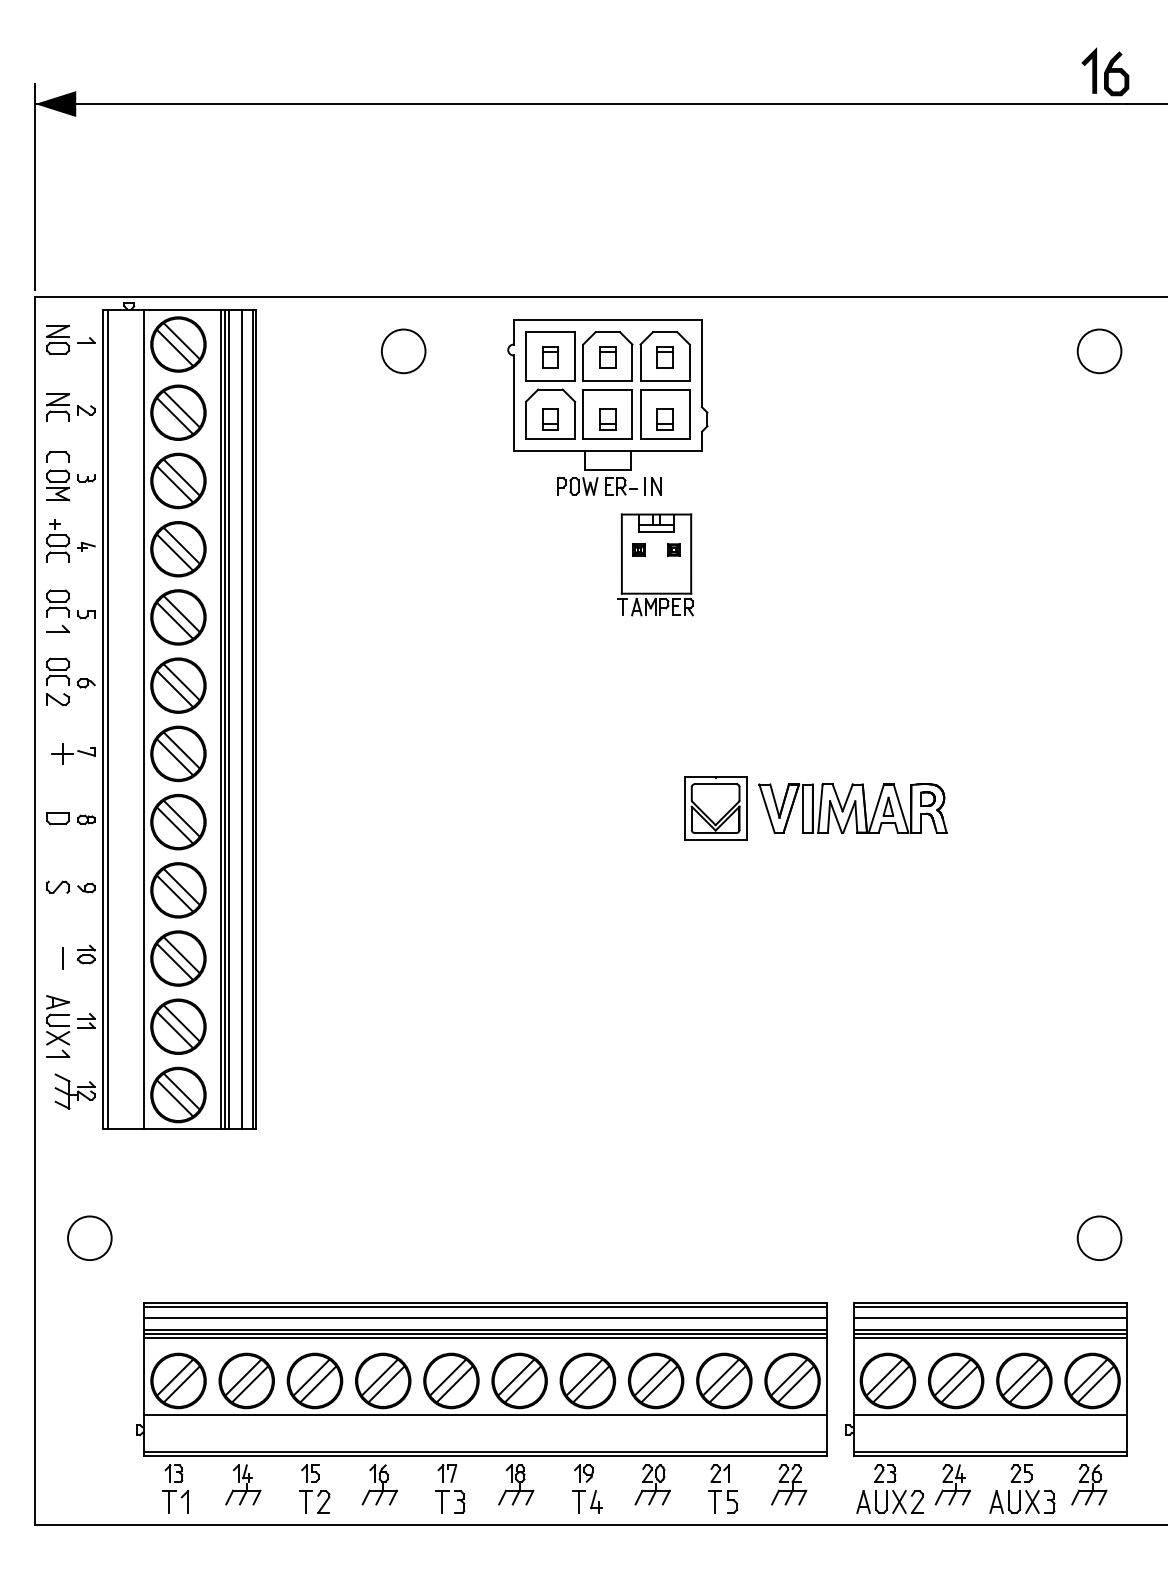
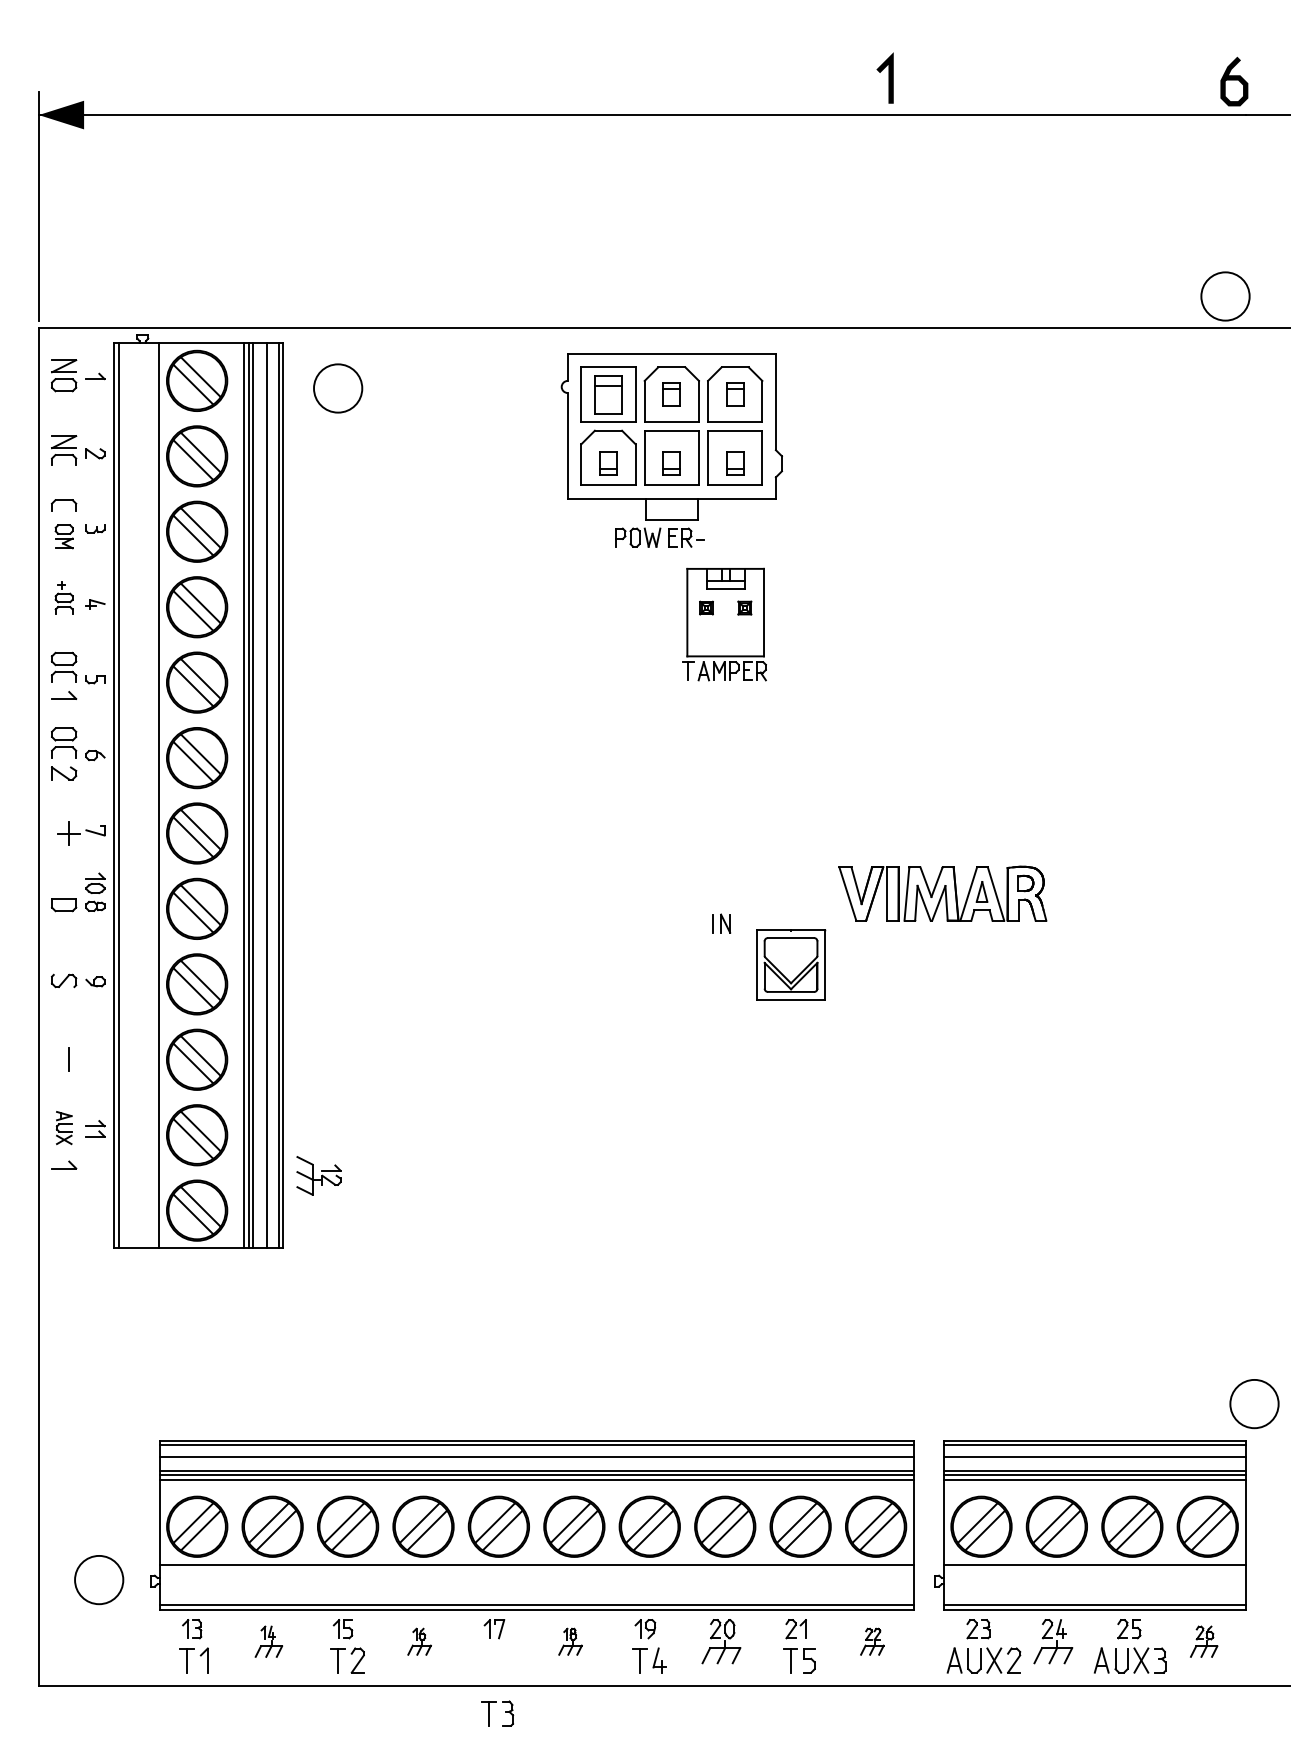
line: (1092, 70) -> (888, 77), moved
circle: (404, 351) -> (338, 388), moved
circle: (1099, 351) -> (1225, 296), moved
part: (550, 356) -> (608, 394), size x1.6
part: (58, 485) -> (64, 536), size x0.7
part: (652, 486) -> (721, 923), moved
part: (58, 540) -> (64, 597), size x0.7
part: (716, 808) -> (791, 964), moved
part: (86, 953) -> (95, 882), moved
part: (58, 1019) -> (64, 1127), size x0.6
part: (74, 1091) -> (318, 1175), moved
circle: (90, 1238) -> (99, 1580), moved
circle: (1099, 1238) -> (1254, 1404), moved
part: (243, 1484) -> (268, 1641), size x0.7
part: (379, 1484) -> (419, 1641), size x0.6
part: (516, 1484) -> (570, 1641), size x0.6
part: (789, 1484) -> (872, 1641), size x0.6
part: (1088, 1484) -> (1203, 1641), size x0.7
part: (442, 1501) -> (489, 1713), moved

